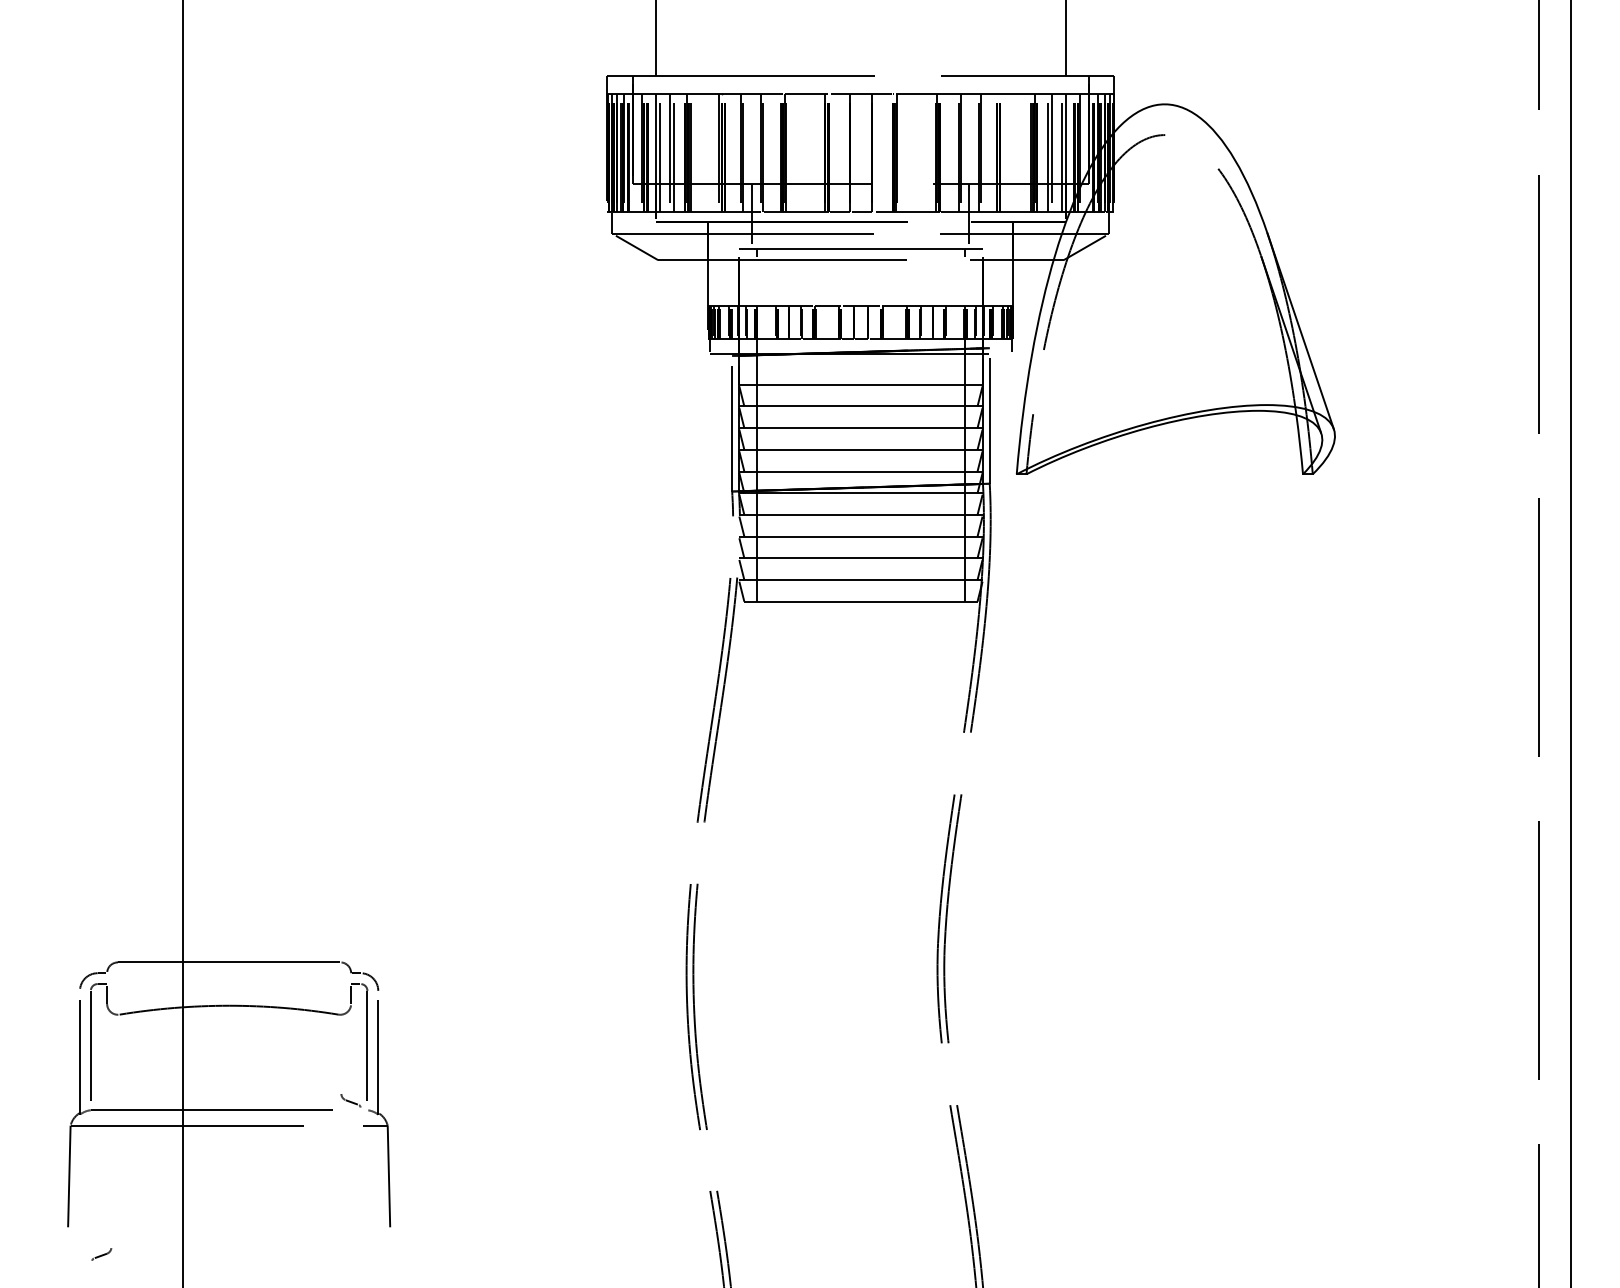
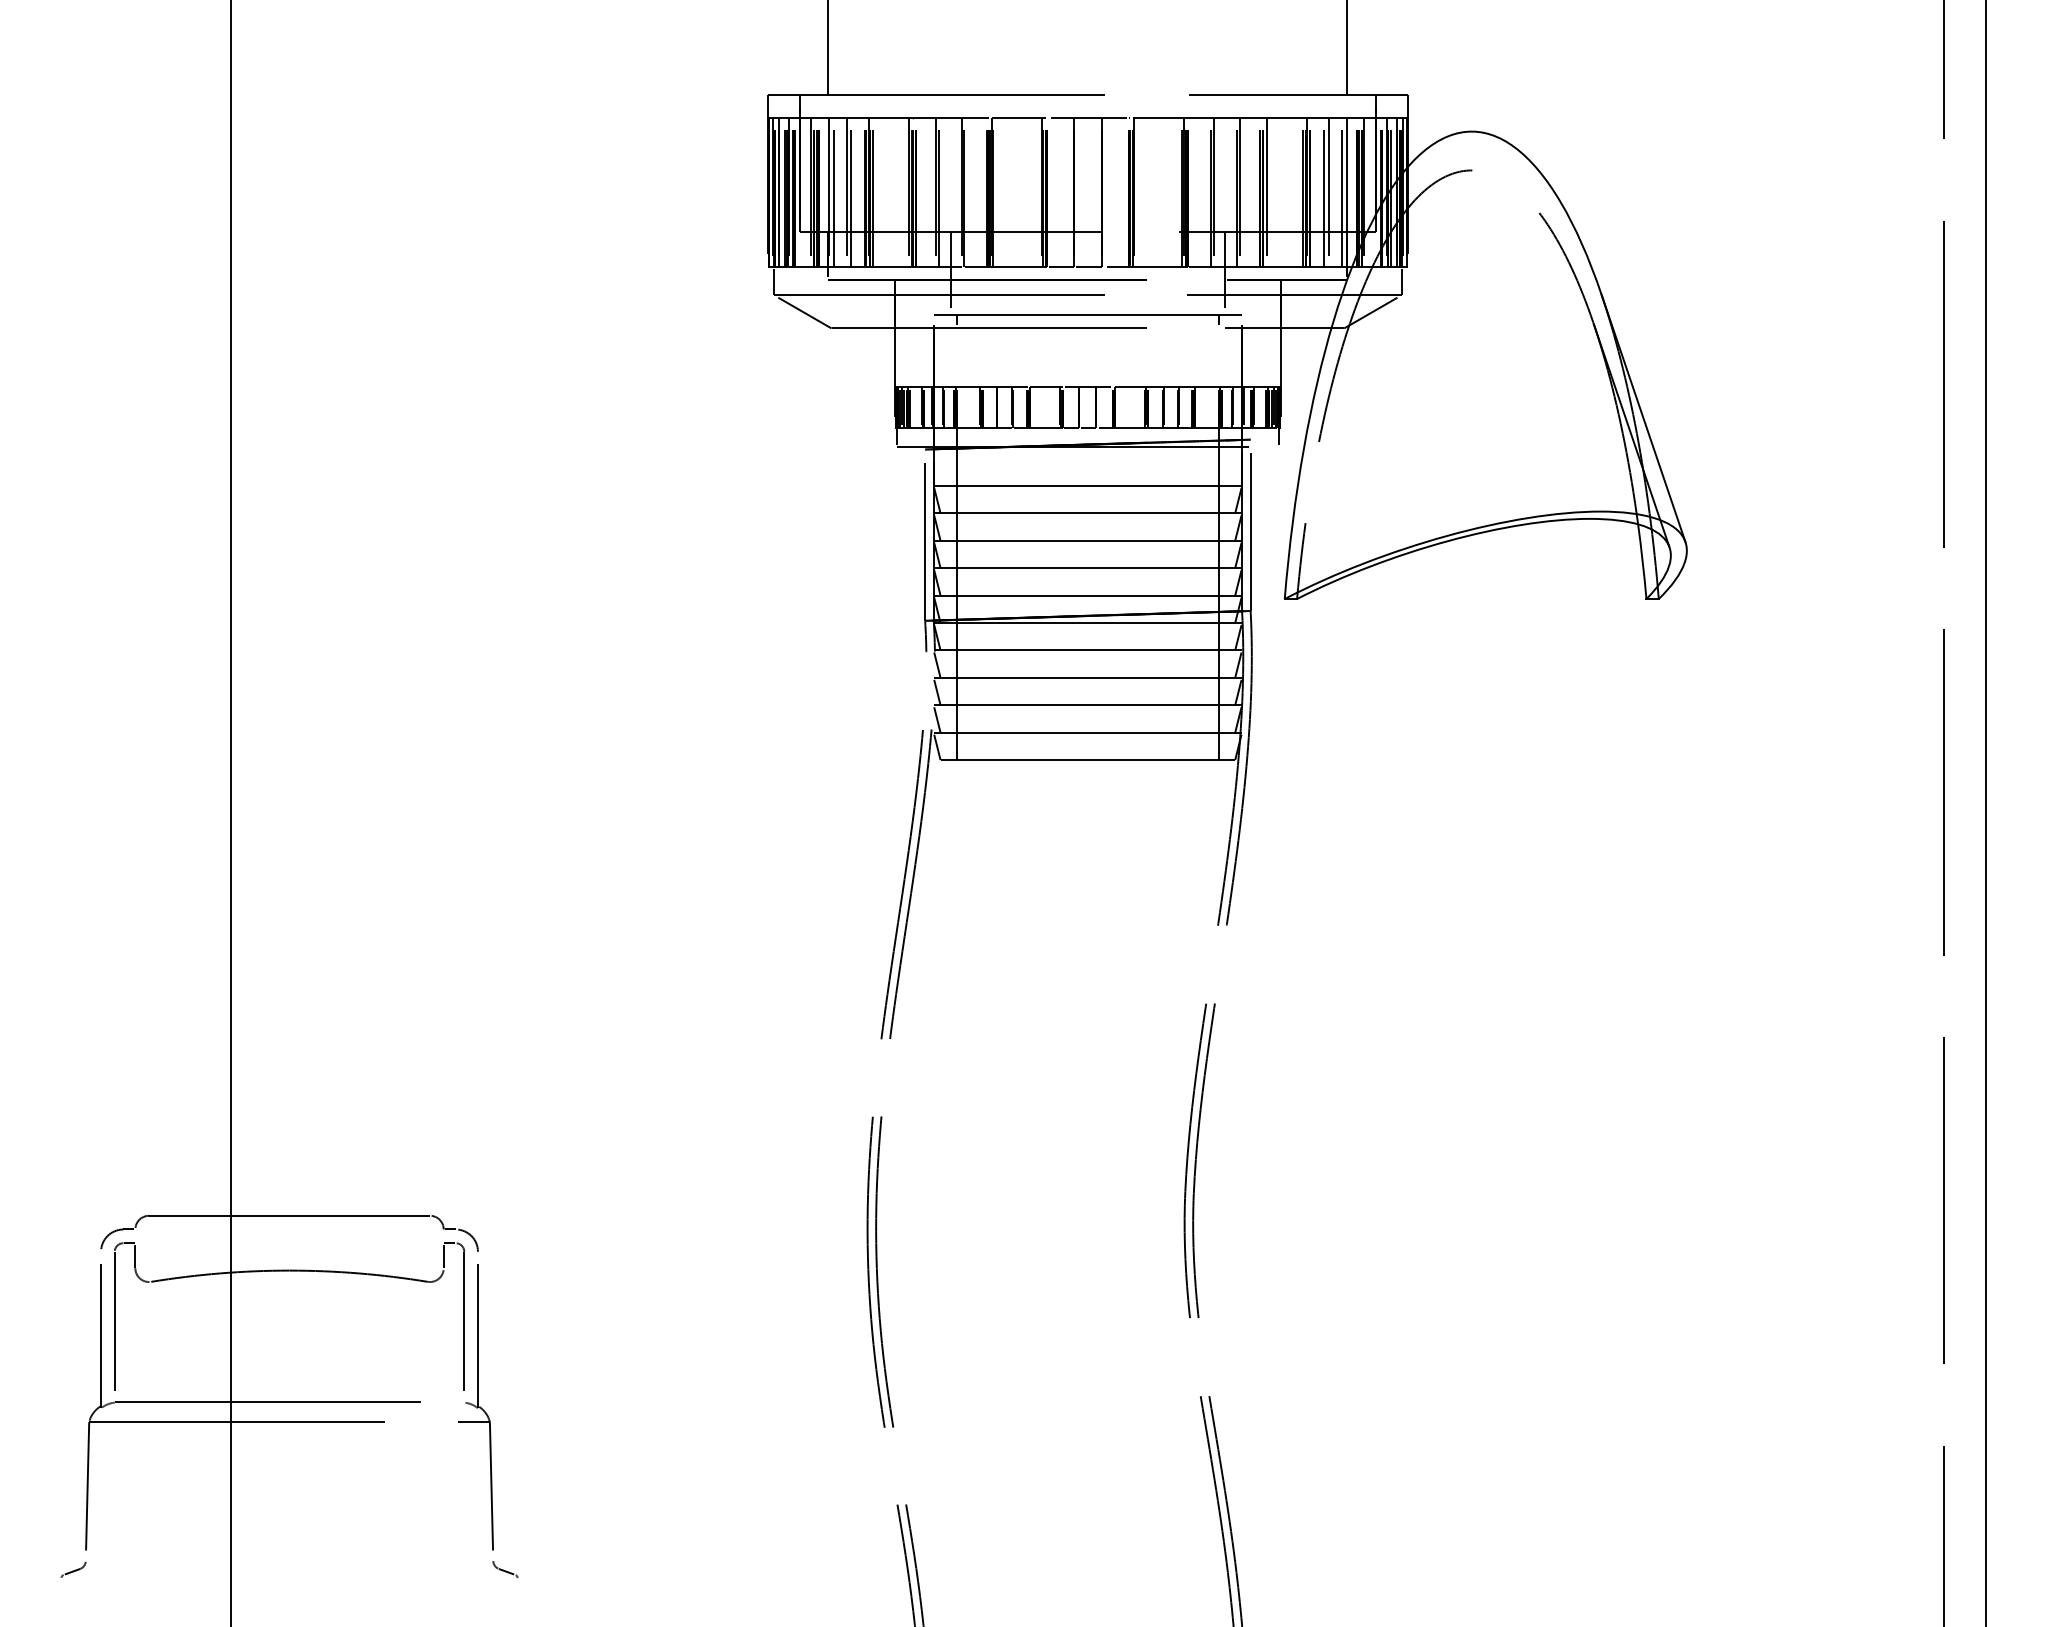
line: (1002, 152) -> (1266, 192), added
part: (350, 1100) -> (505, 1569), moved
part: (101, 1254) -> (73, 1569), moved

